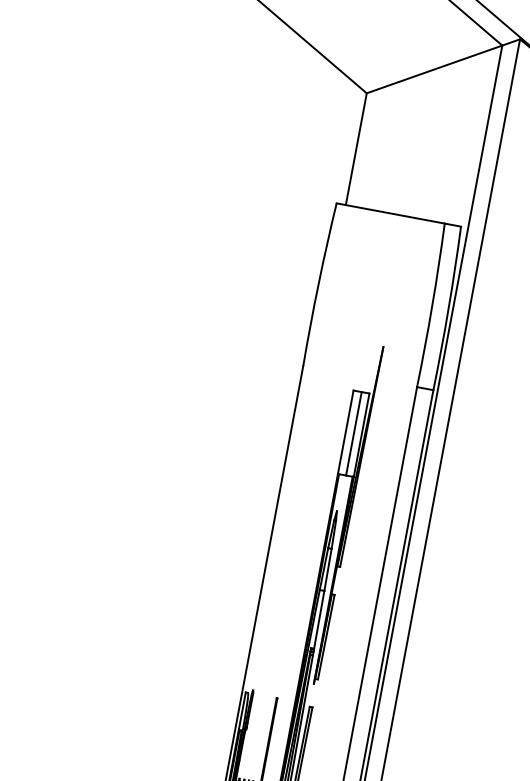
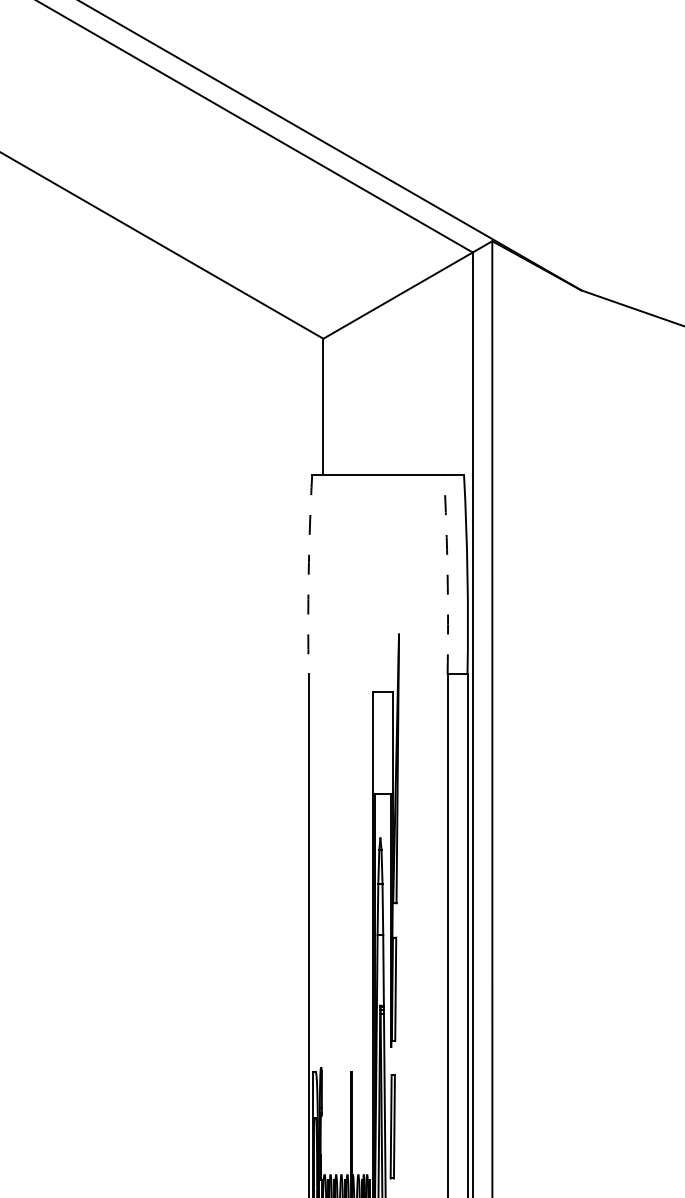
arc: (318, 284) -> (308, 574), solid -> dashed
arc: (432, 305) -> (447, 574), solid -> dashed
line: (353, 434) -> (383, 743), removed

